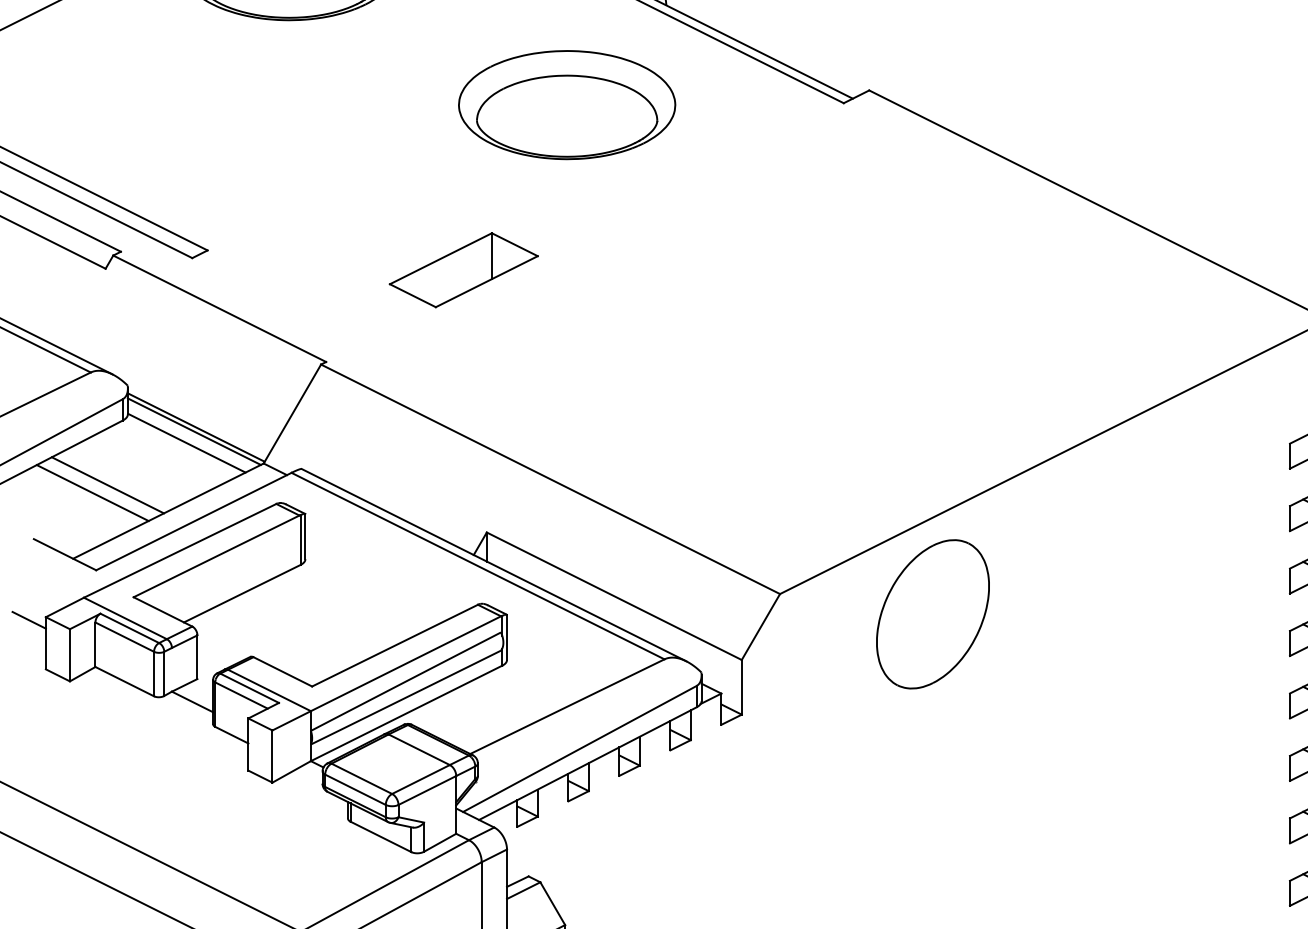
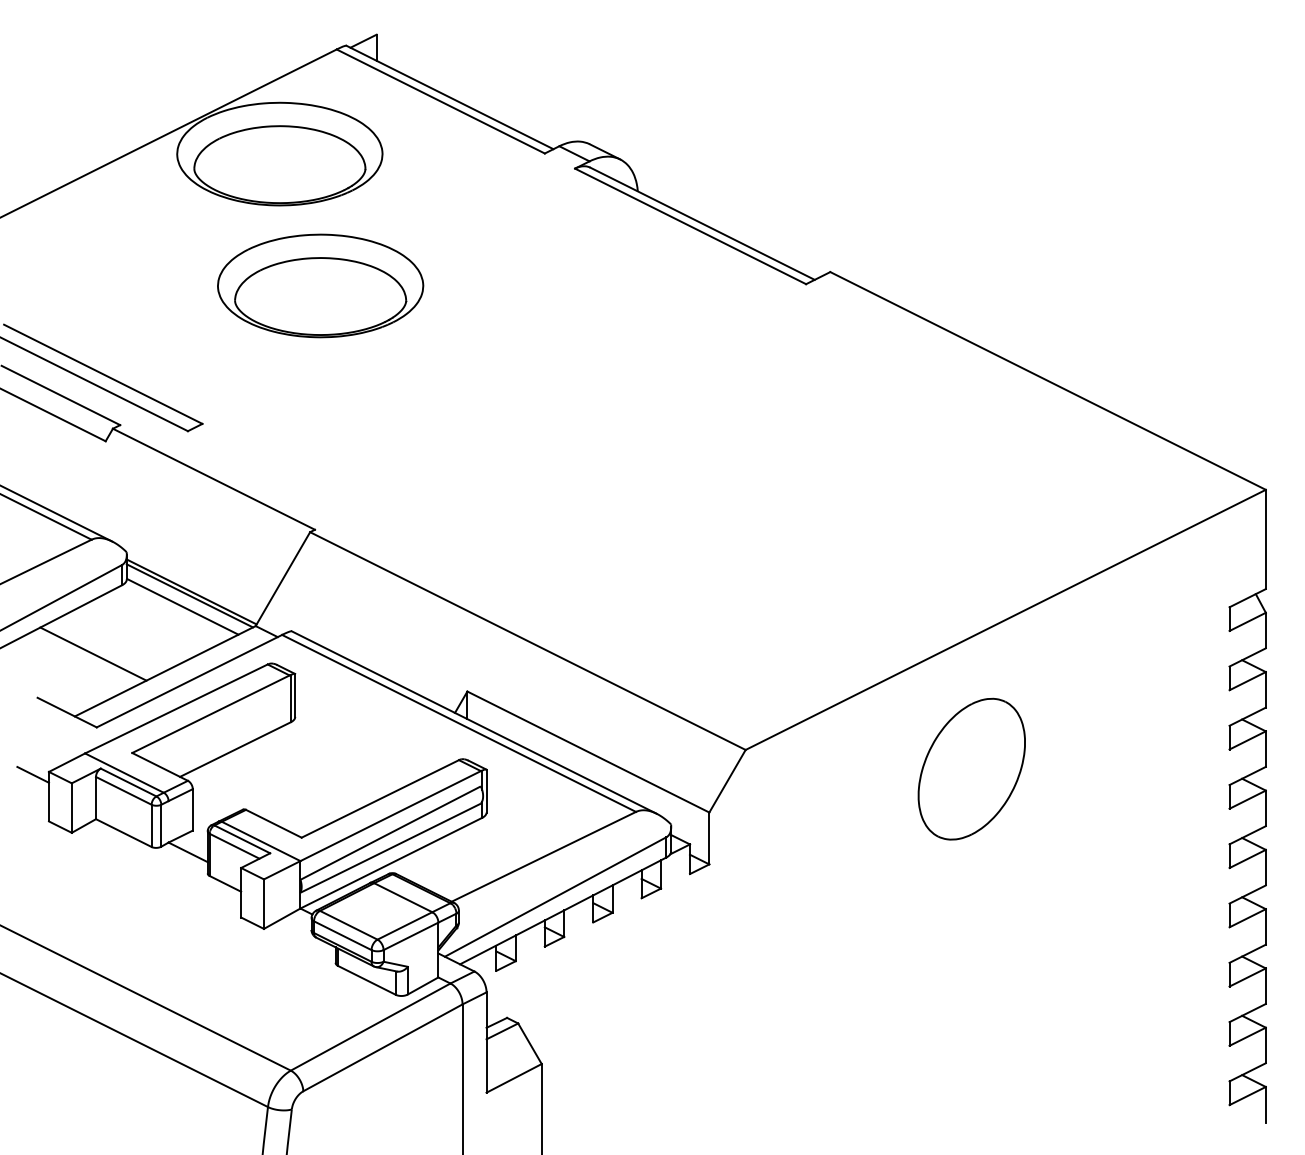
part: (567, 104) -> (320, 285), moved
part: (463, 270) -> (445, 442), removed
line: (107, 485) -> (107, 646), removed
part: (932, 613) -> (971, 768), moved

